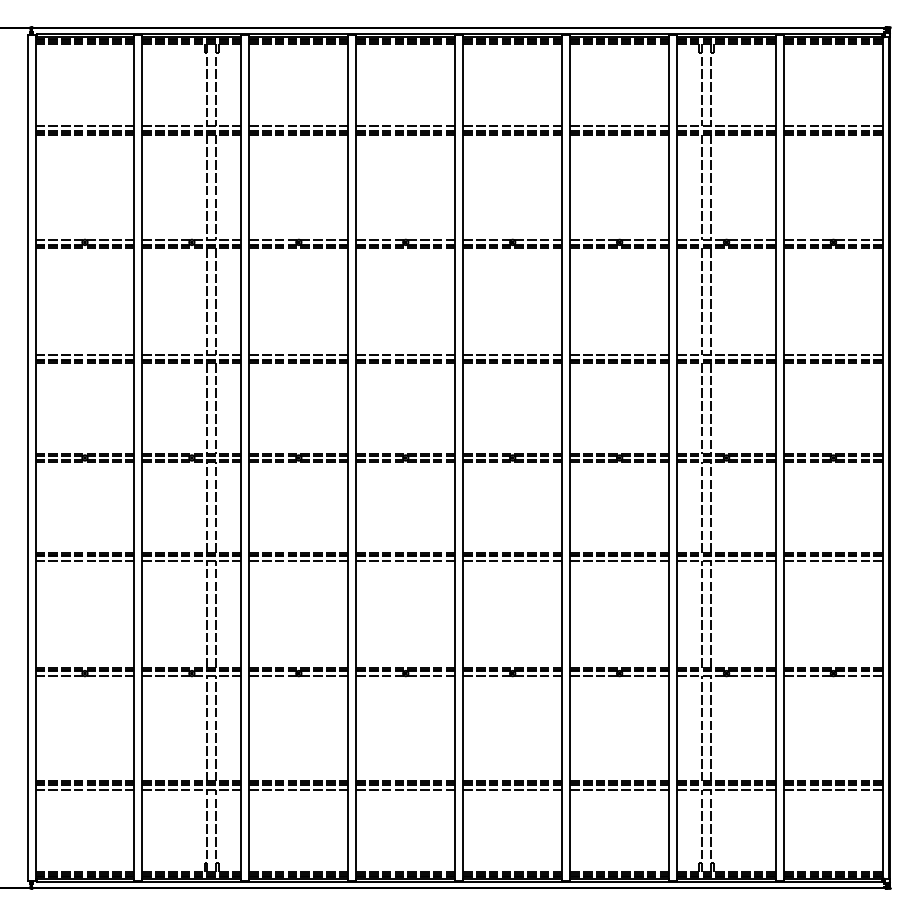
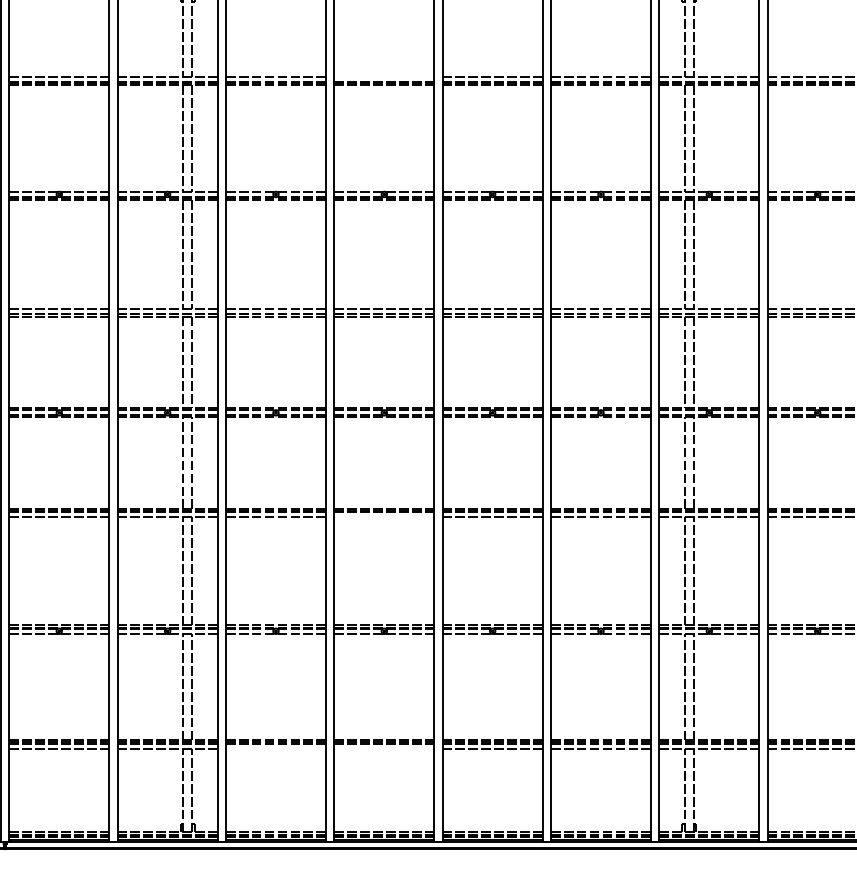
line: (405, 126) -> (384, 76), removed
line: (405, 560) -> (384, 516), removed
line: (298, 789) -> (275, 748), removed
line: (405, 789) -> (384, 748), removed

